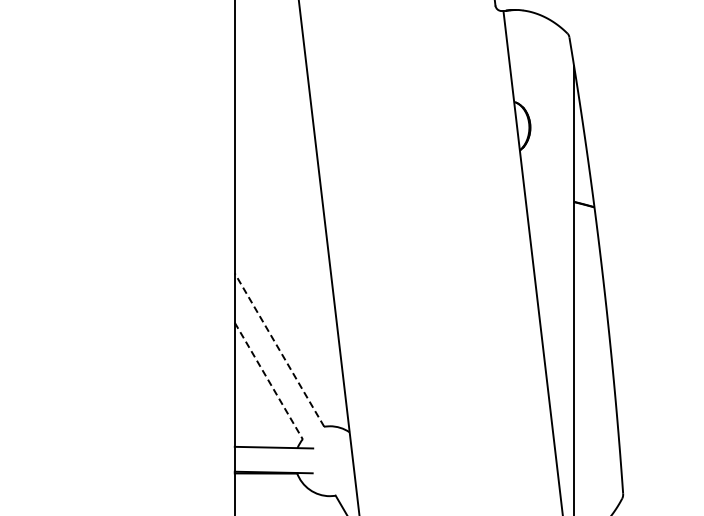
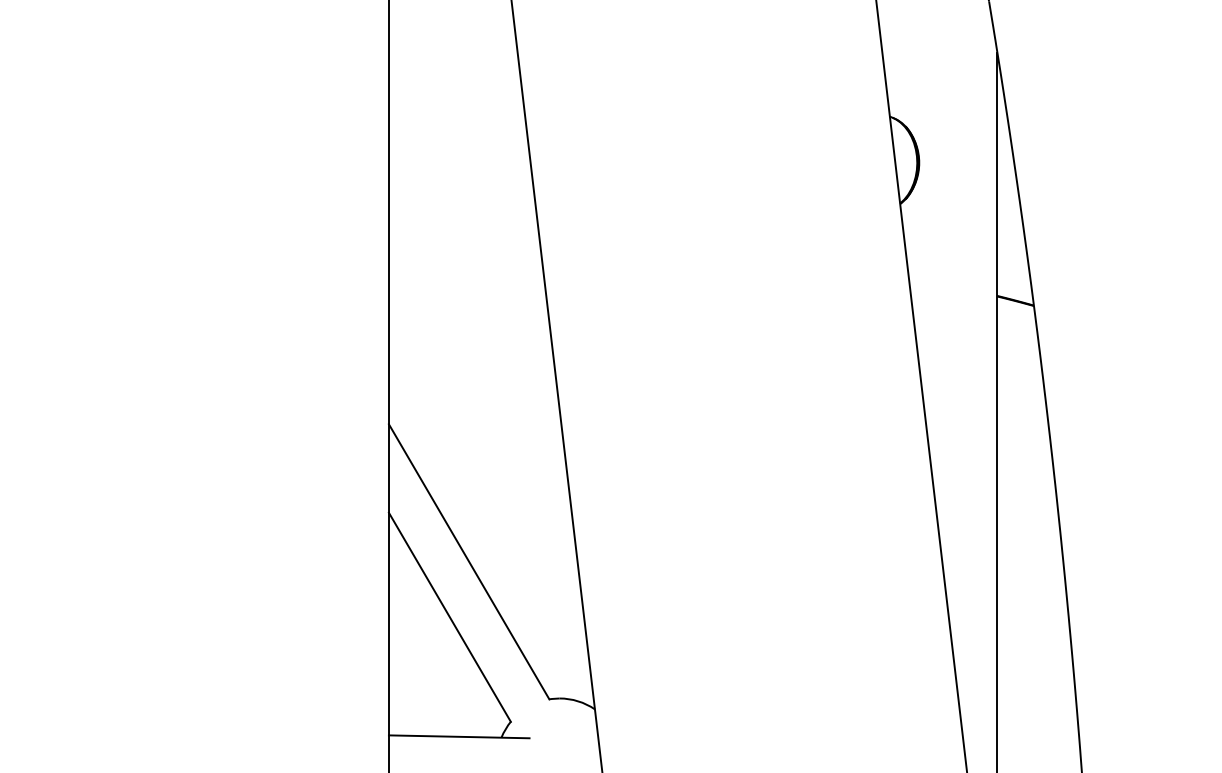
line: (279, 350) -> (469, 562), dashed -> solid
line: (269, 381) -> (451, 618), dashed -> solid

